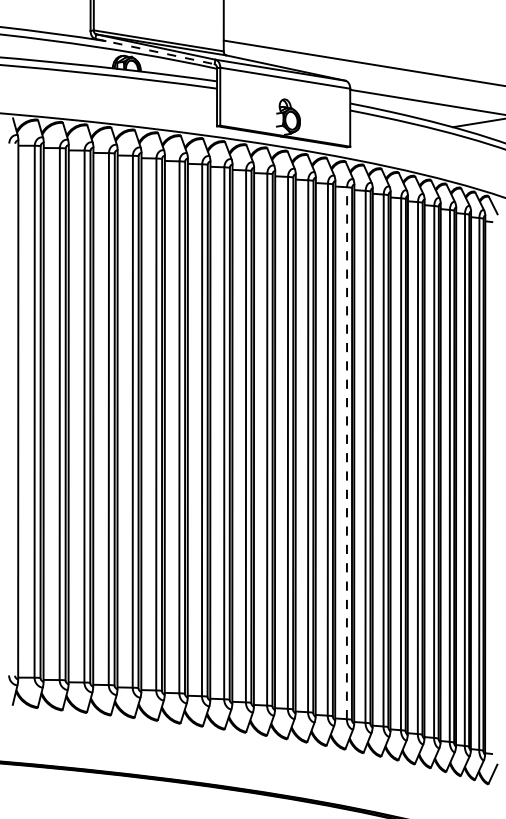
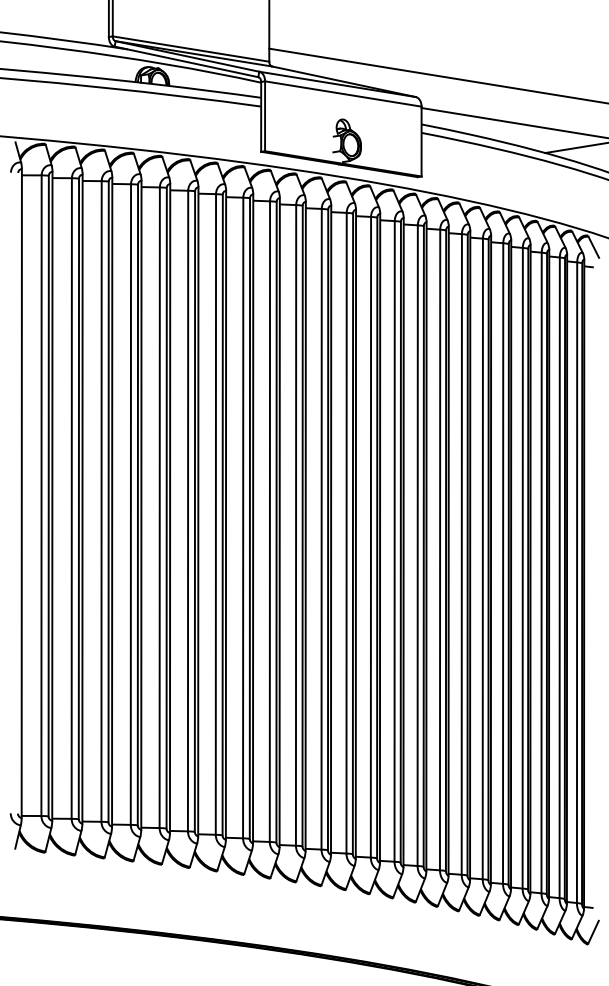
line: (155, 52) -> (186, 62), dashed -> solid
line: (346, 453) -> (417, 545), dashed -> solid

